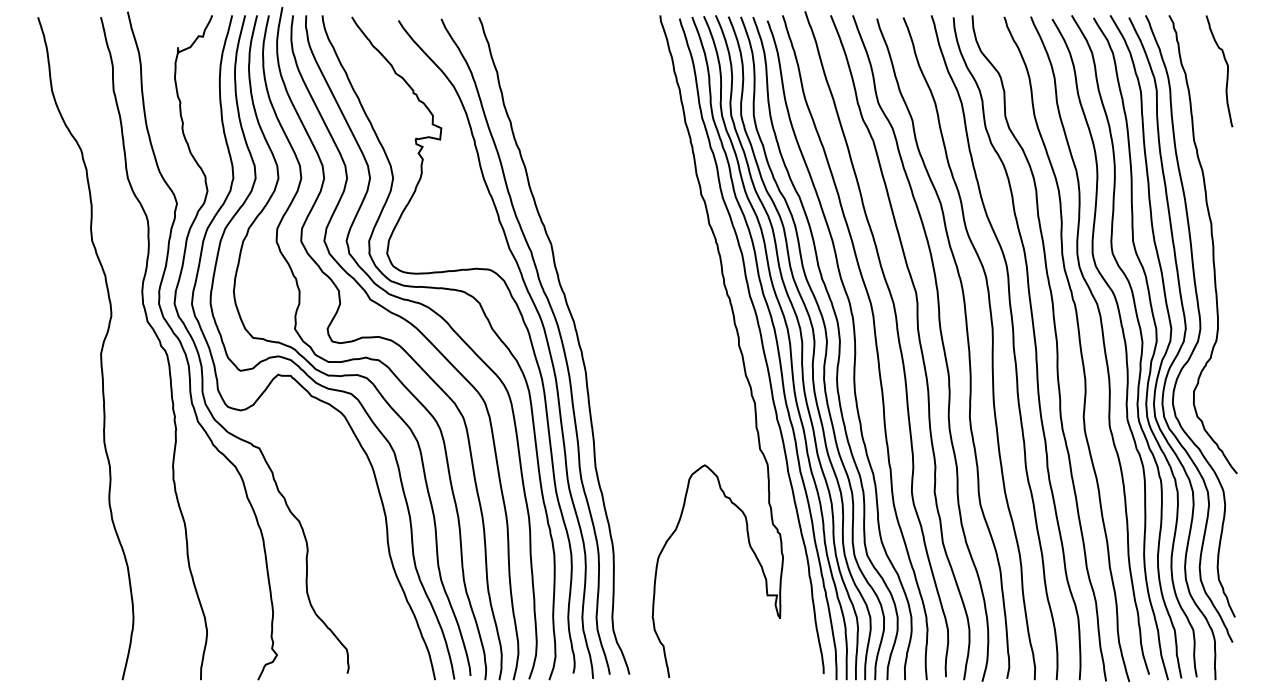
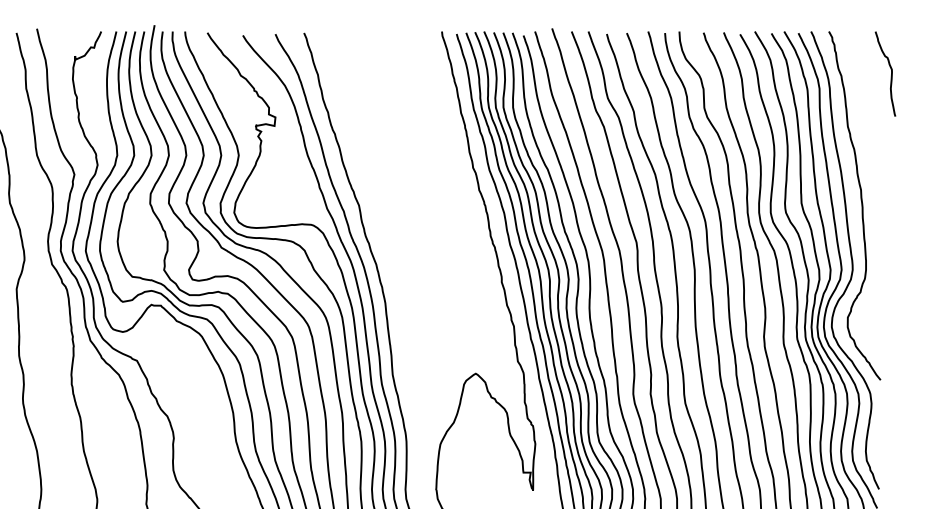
curve: (1226, 73) -> (890, 75), moved

